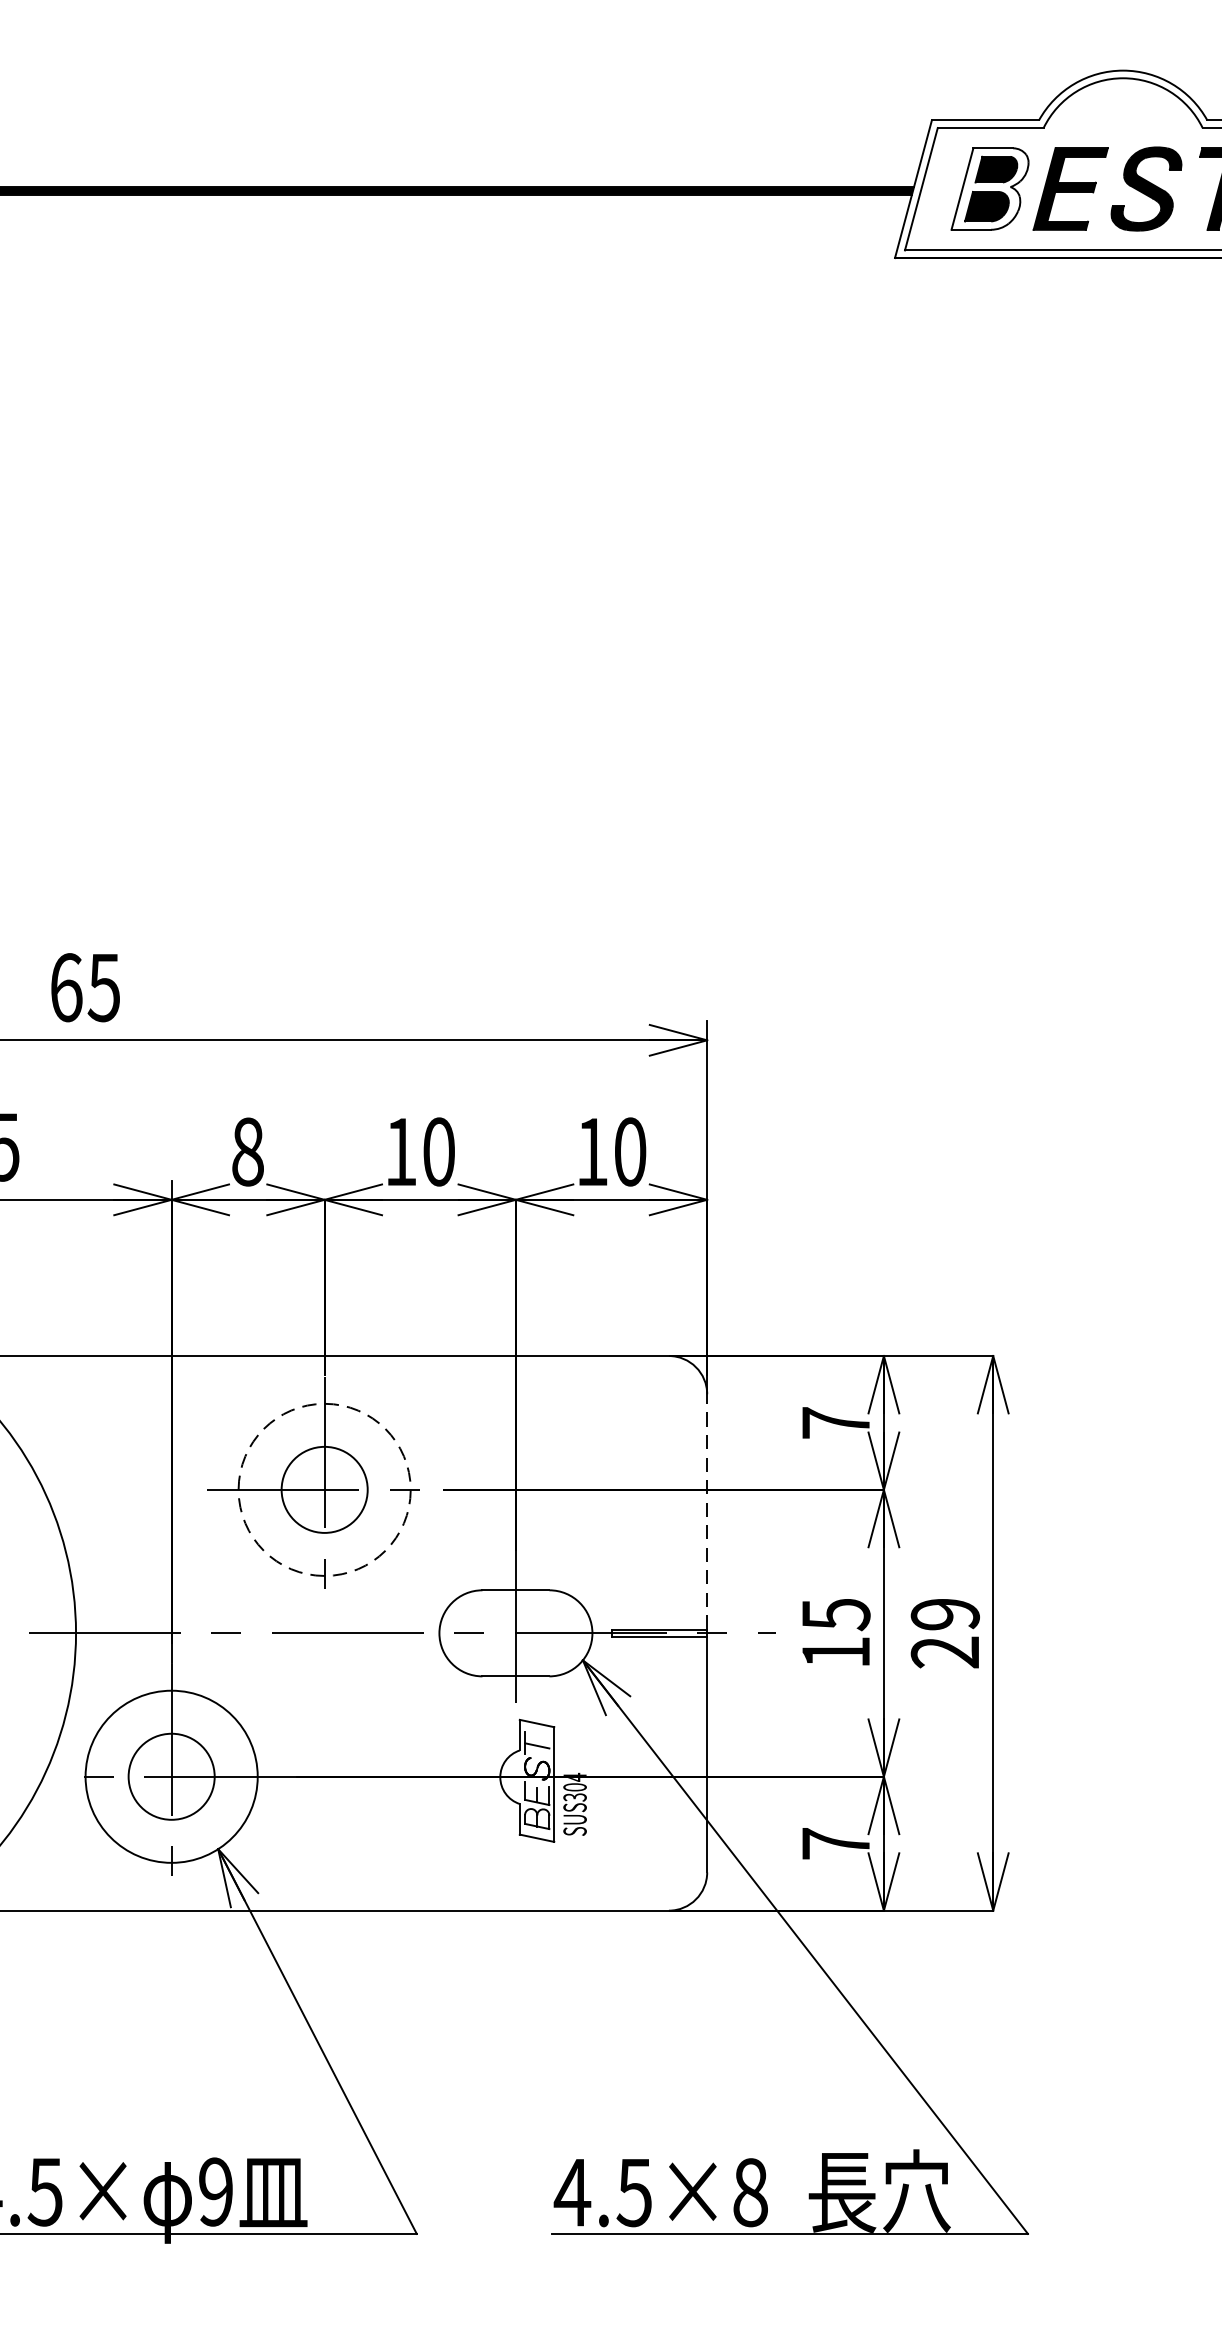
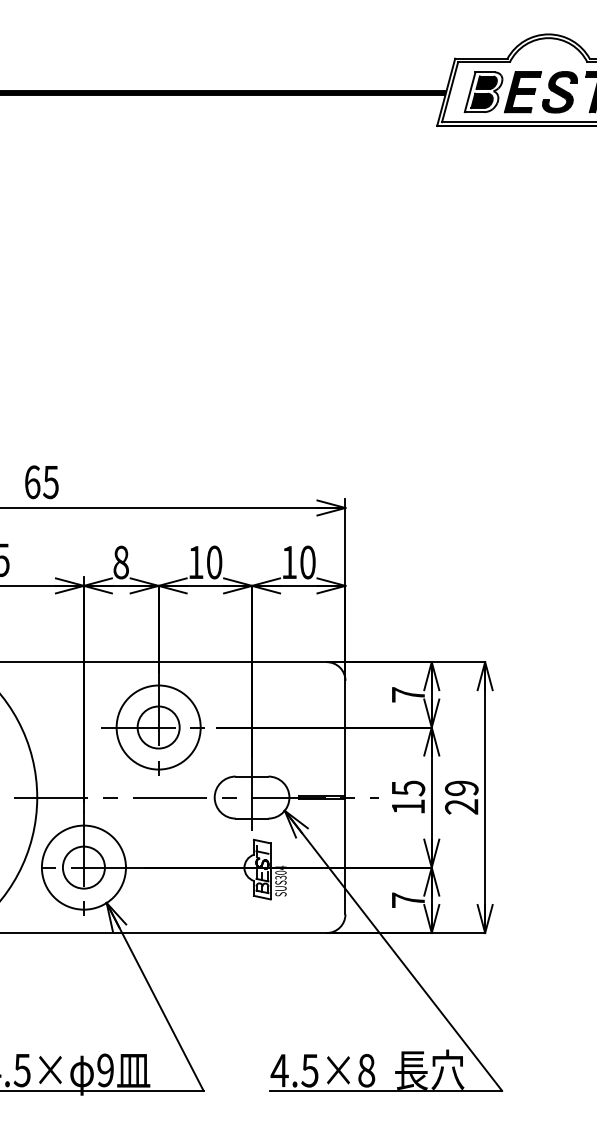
circle: (324, 1489) -> (158, 727), dashed -> solid
line: (707, 1510) -> (345, 737), dashed -> solid

